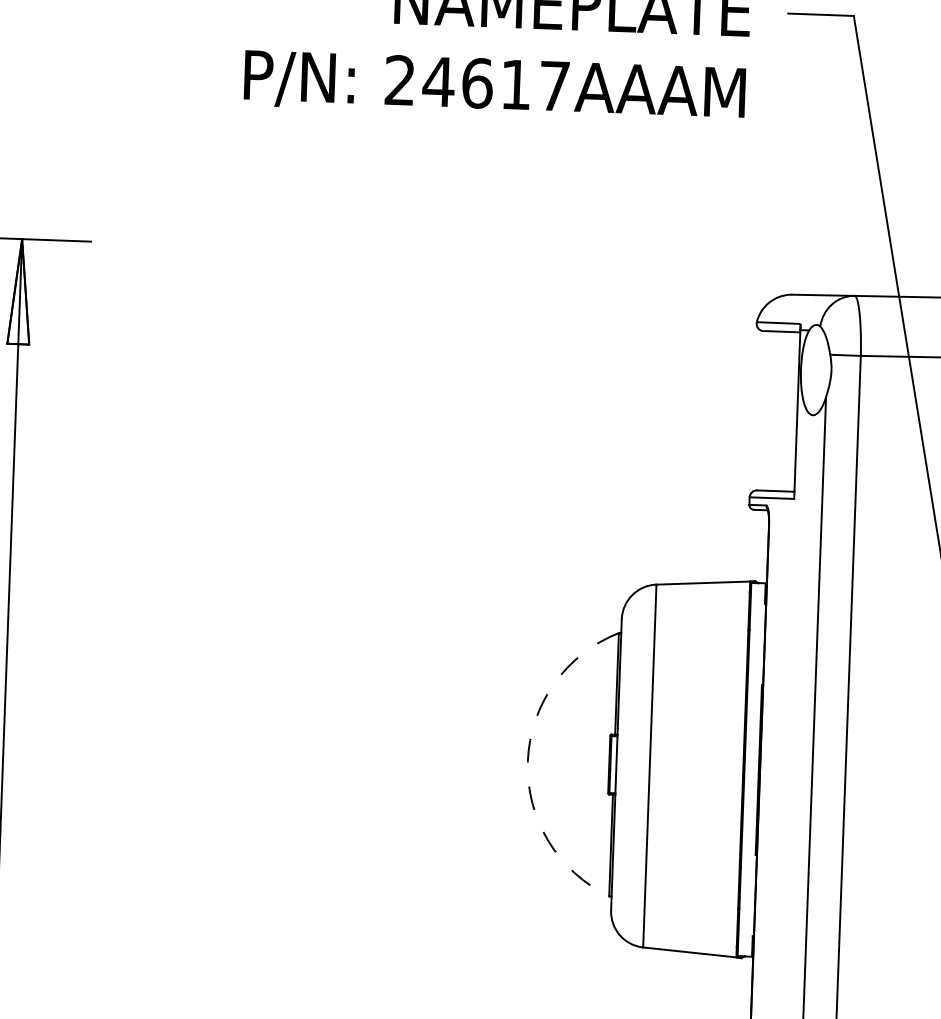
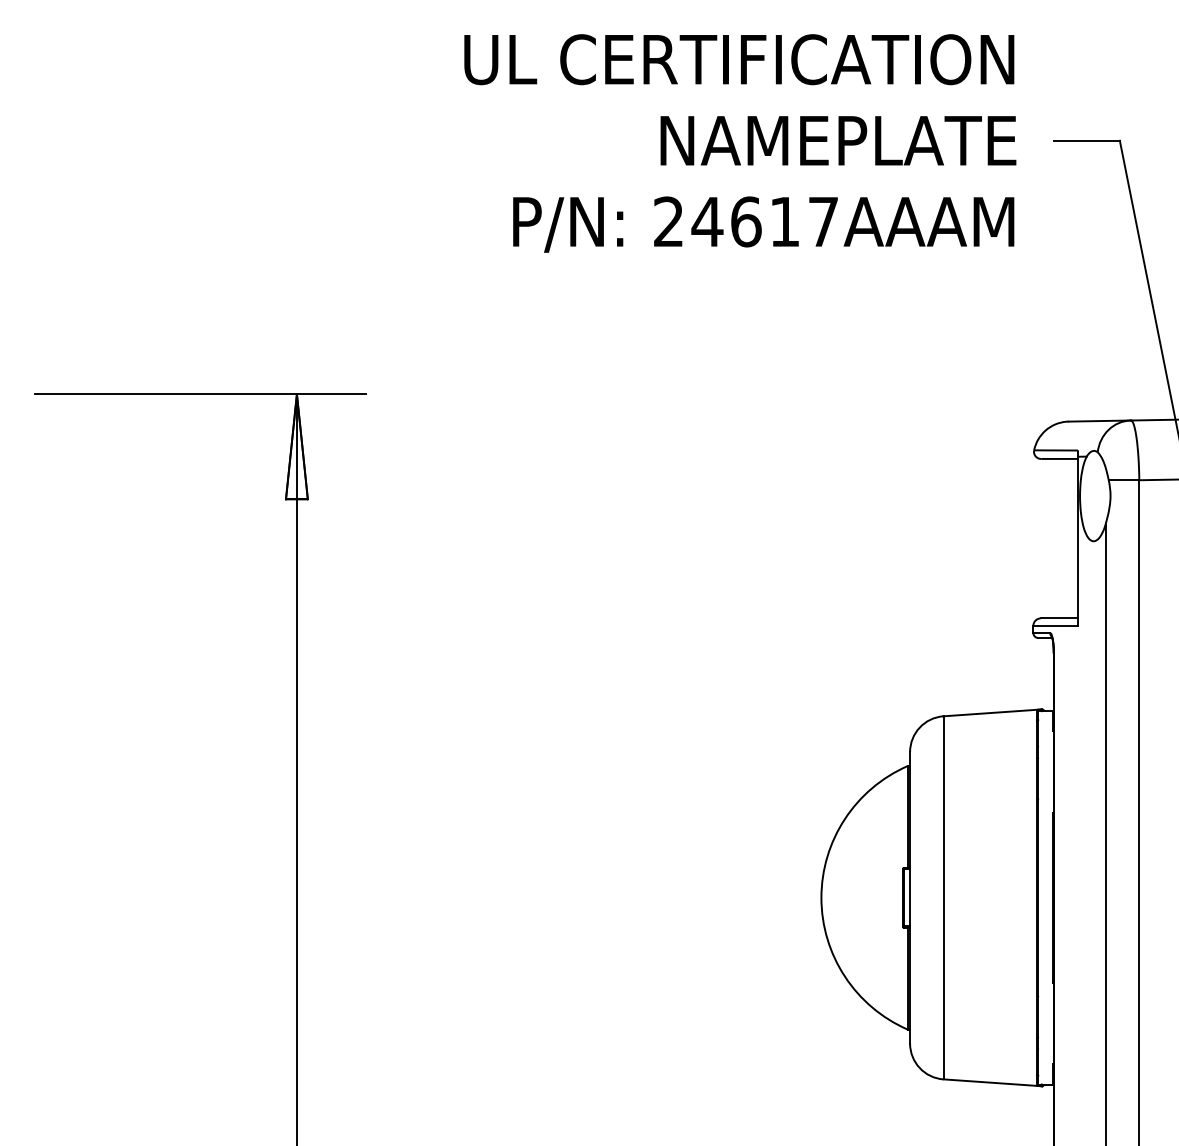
arc: (527, 761) -> (821, 897), dashed -> solid

